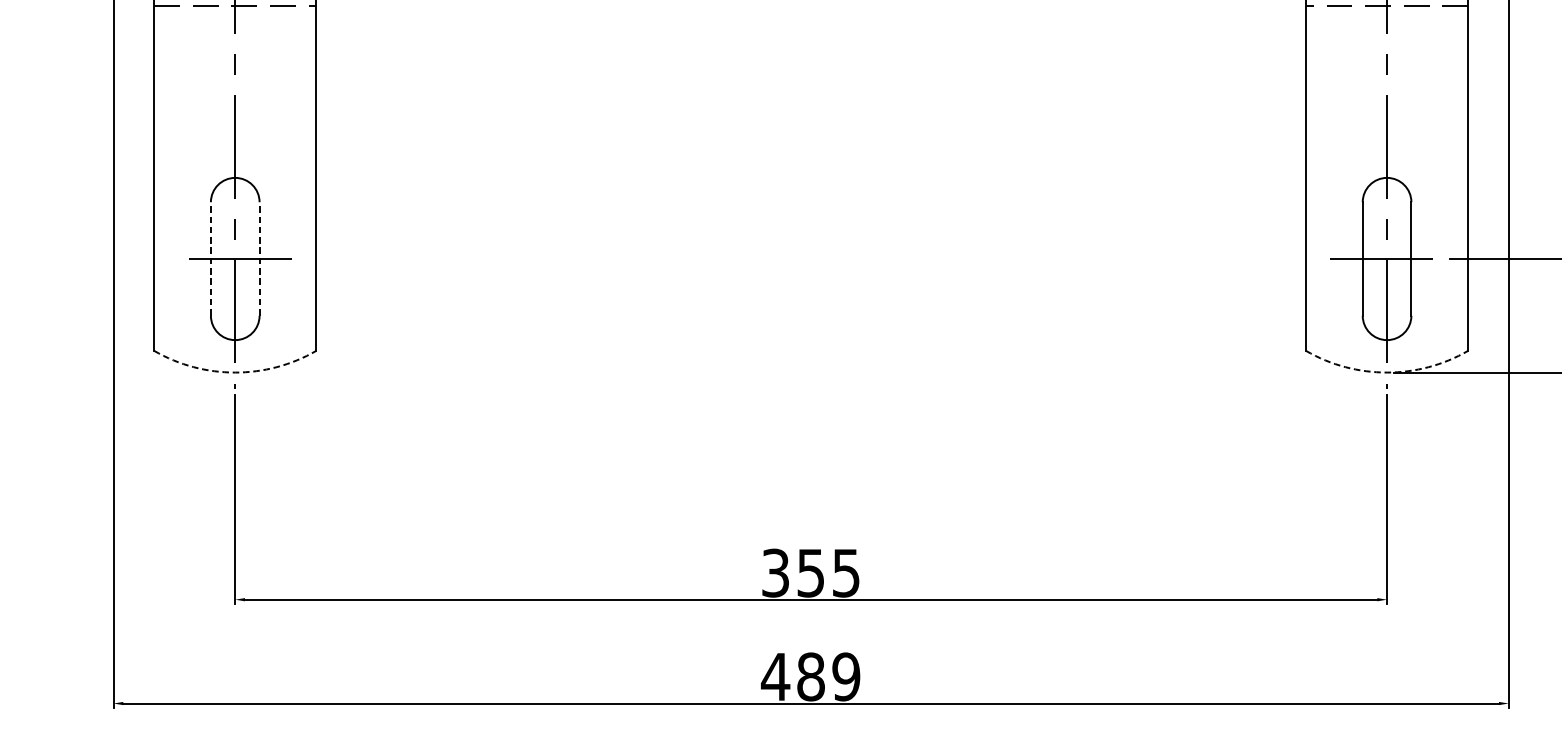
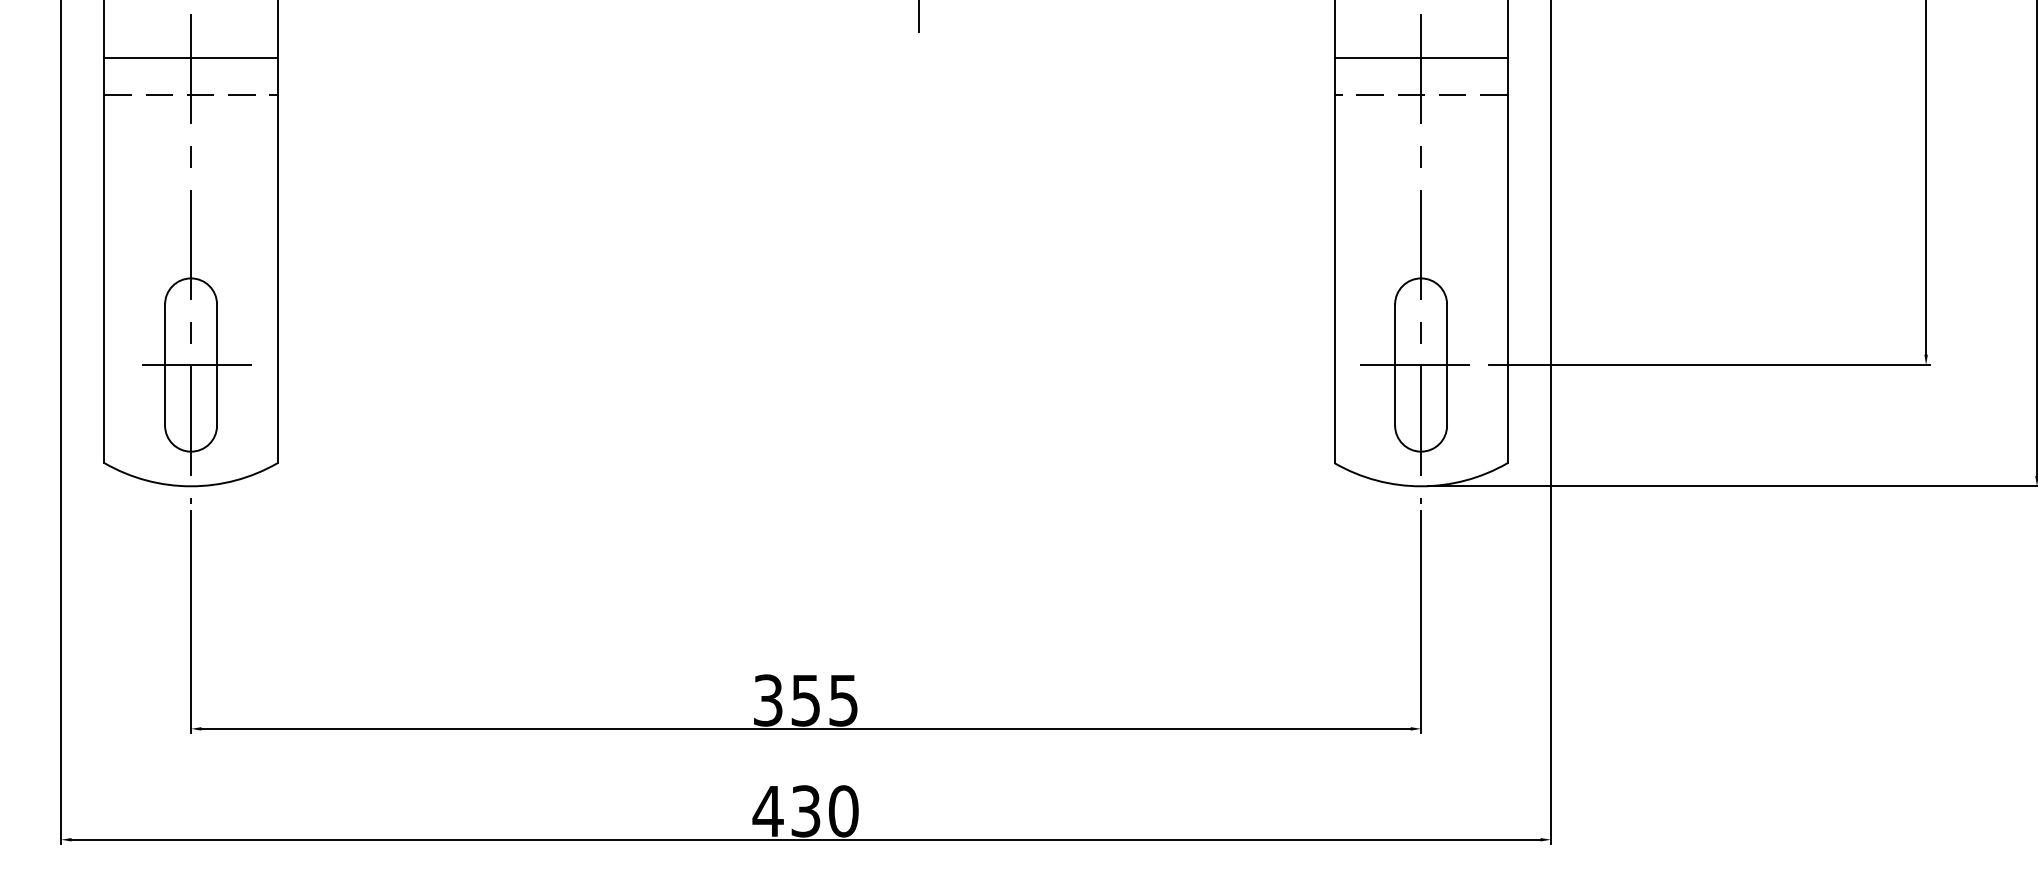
line: (211, 259) -> (165, 365), dashed -> solid
line: (260, 259) -> (217, 365), dashed -> solid
arc: (235, 372) -> (191, 486), dashed -> solid
arc: (1387, 372) -> (1421, 486), dashed -> solid
text: (828, 677) -> (824, 811), 489 -> 430

